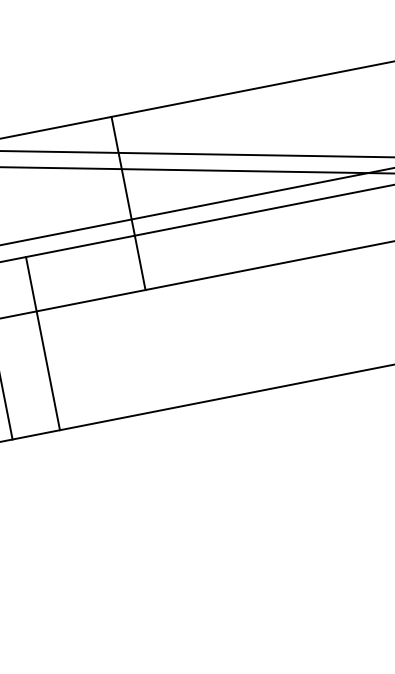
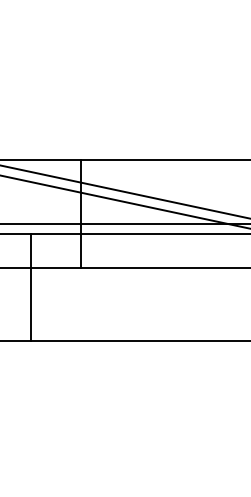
line: (43, 343) -> (31, 287), moved

